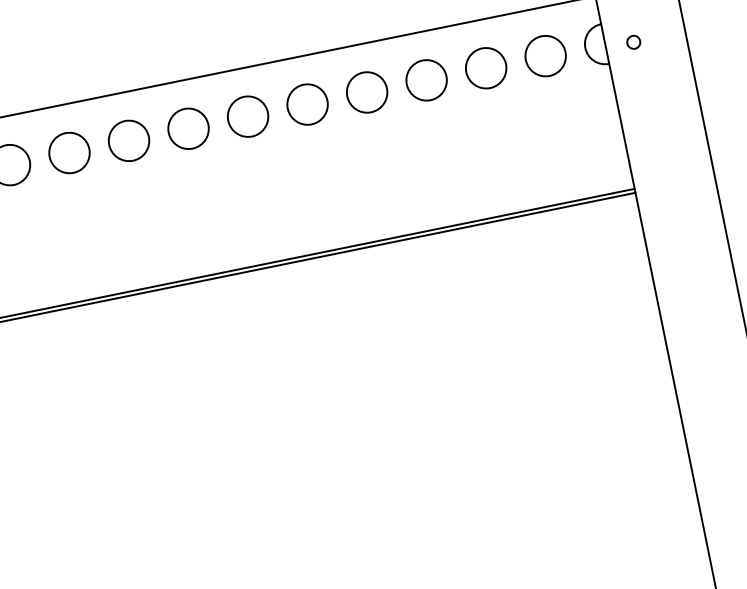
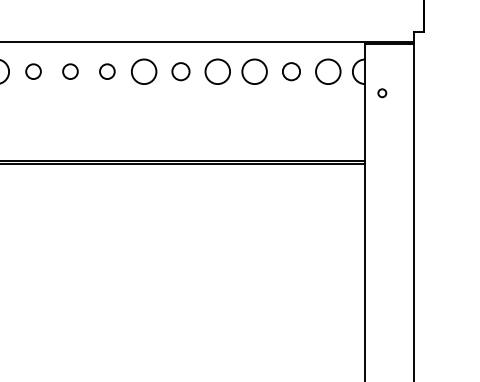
circle: (634, 42) -> (382, 93), moved
circle: (486, 67) -> (291, 71), size x0.7
circle: (306, 104) -> (180, 71), size x0.7
circle: (188, 128) -> (107, 71), size x0.6
circle: (128, 140) -> (70, 71), size x0.6
circle: (69, 152) -> (33, 71), size x0.6

